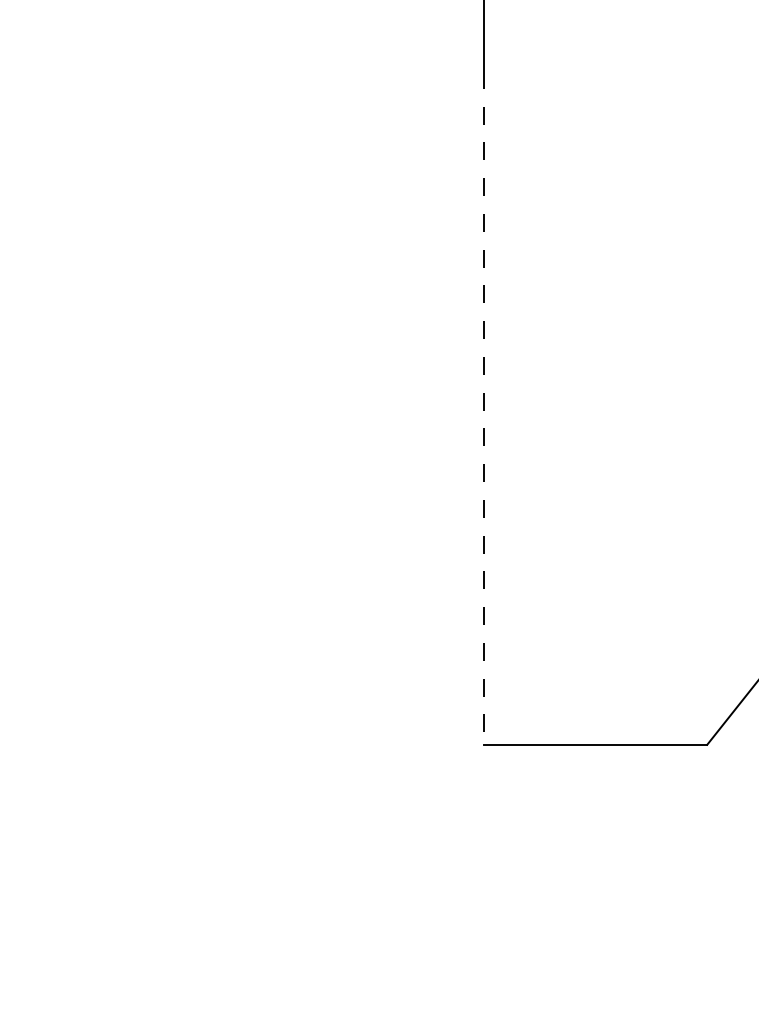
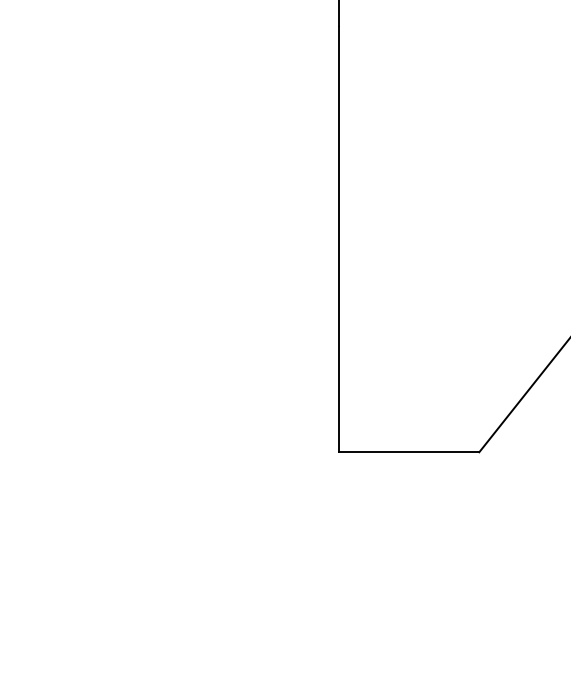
line: (483, 408) -> (338, 240), dashed -> solid

